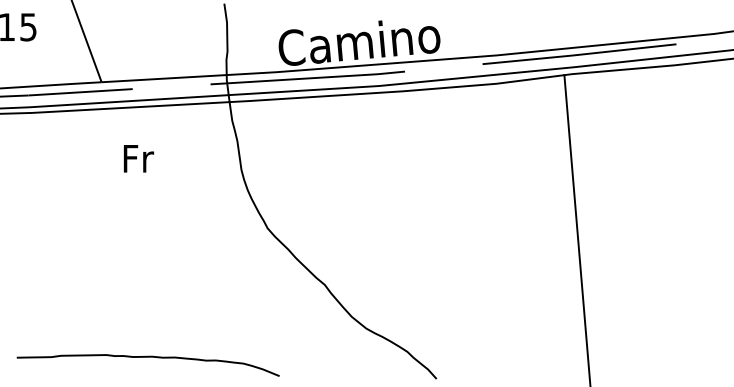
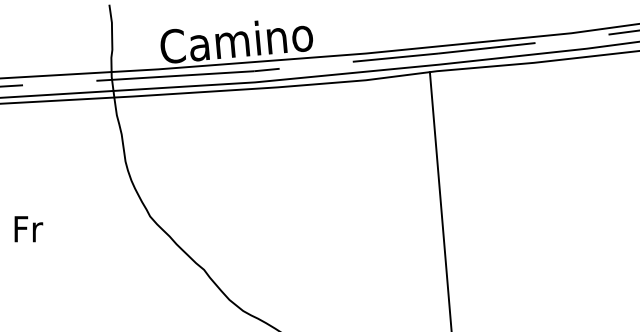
text: (138, 158) -> (28, 228), moved

